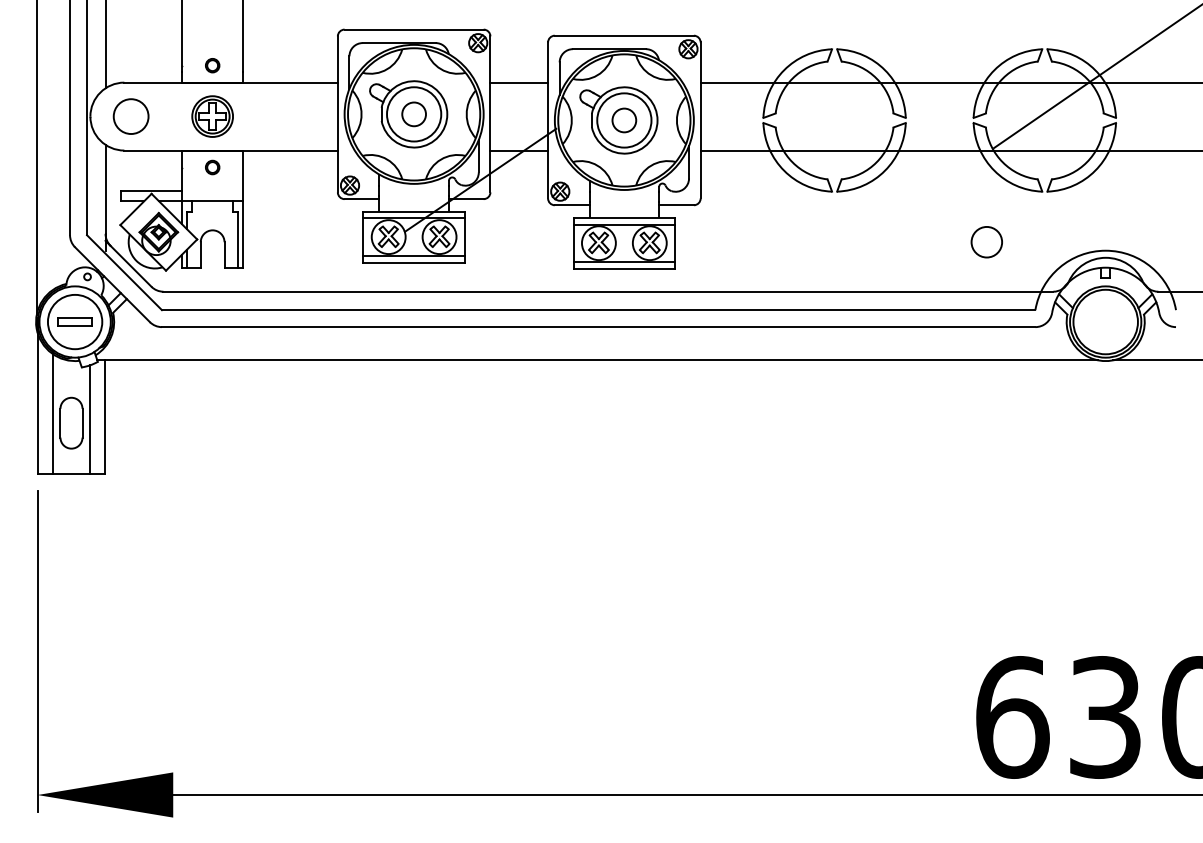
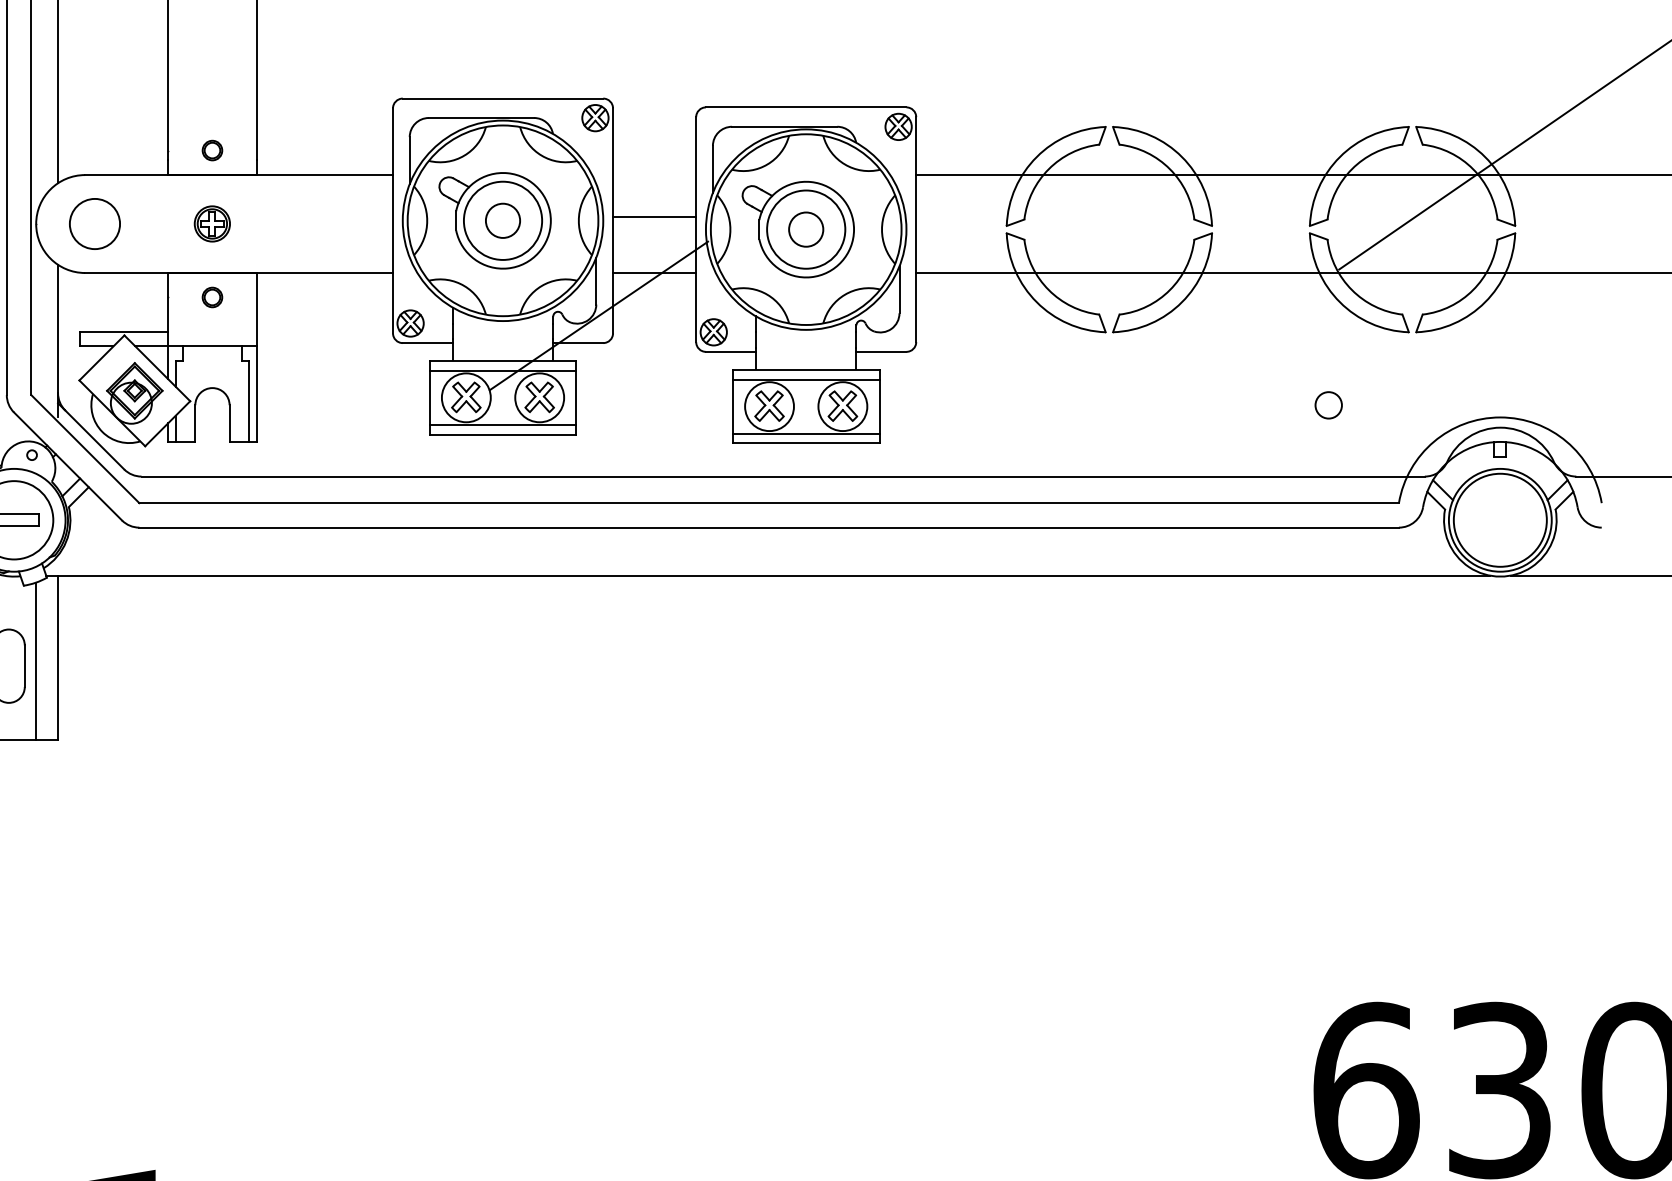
line: (519, 82) -> (654, 216), moved
part: (212, 116) -> (212, 223), size x0.6
circle: (986, 242) -> (1328, 405), size x0.6

